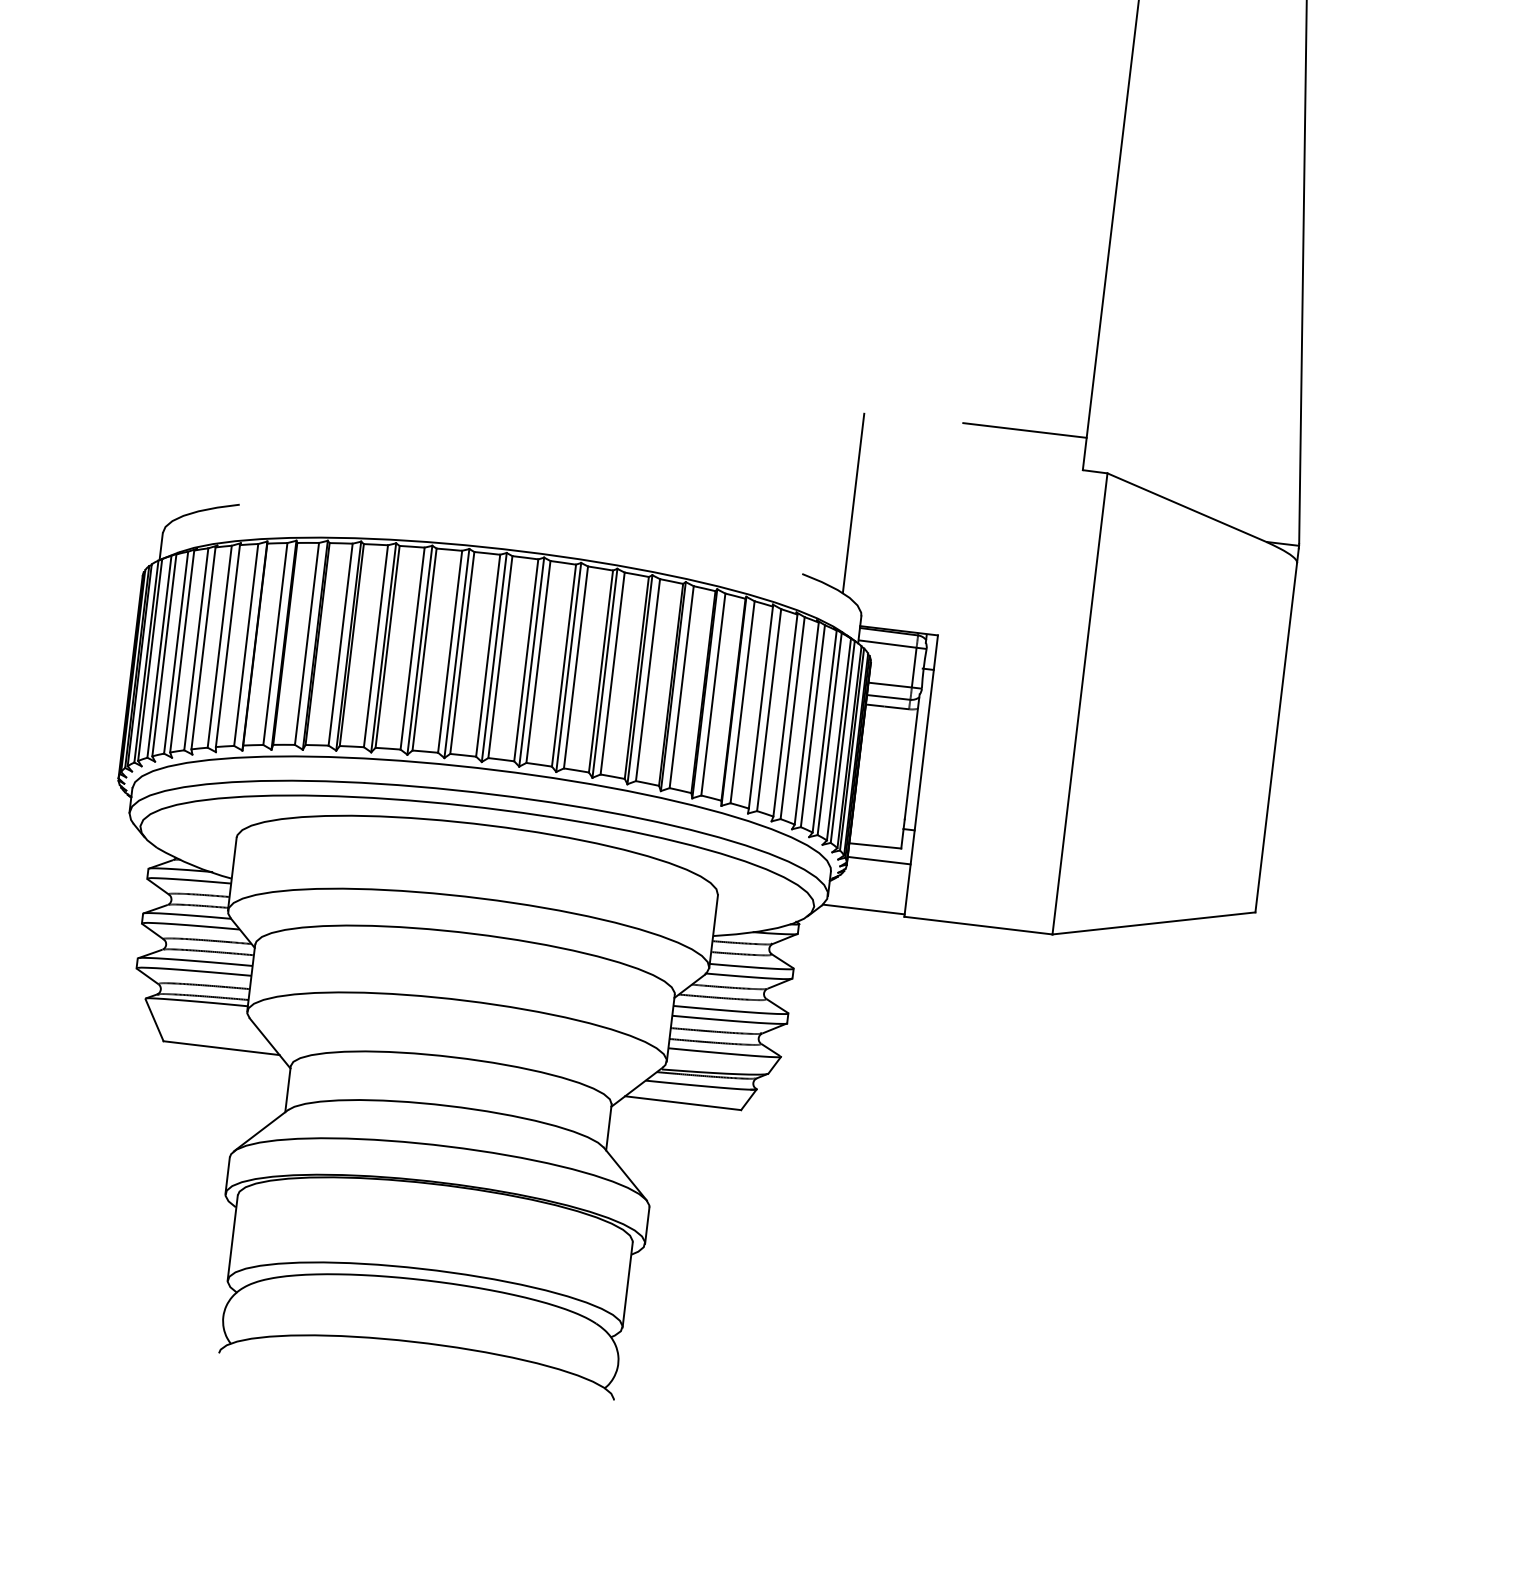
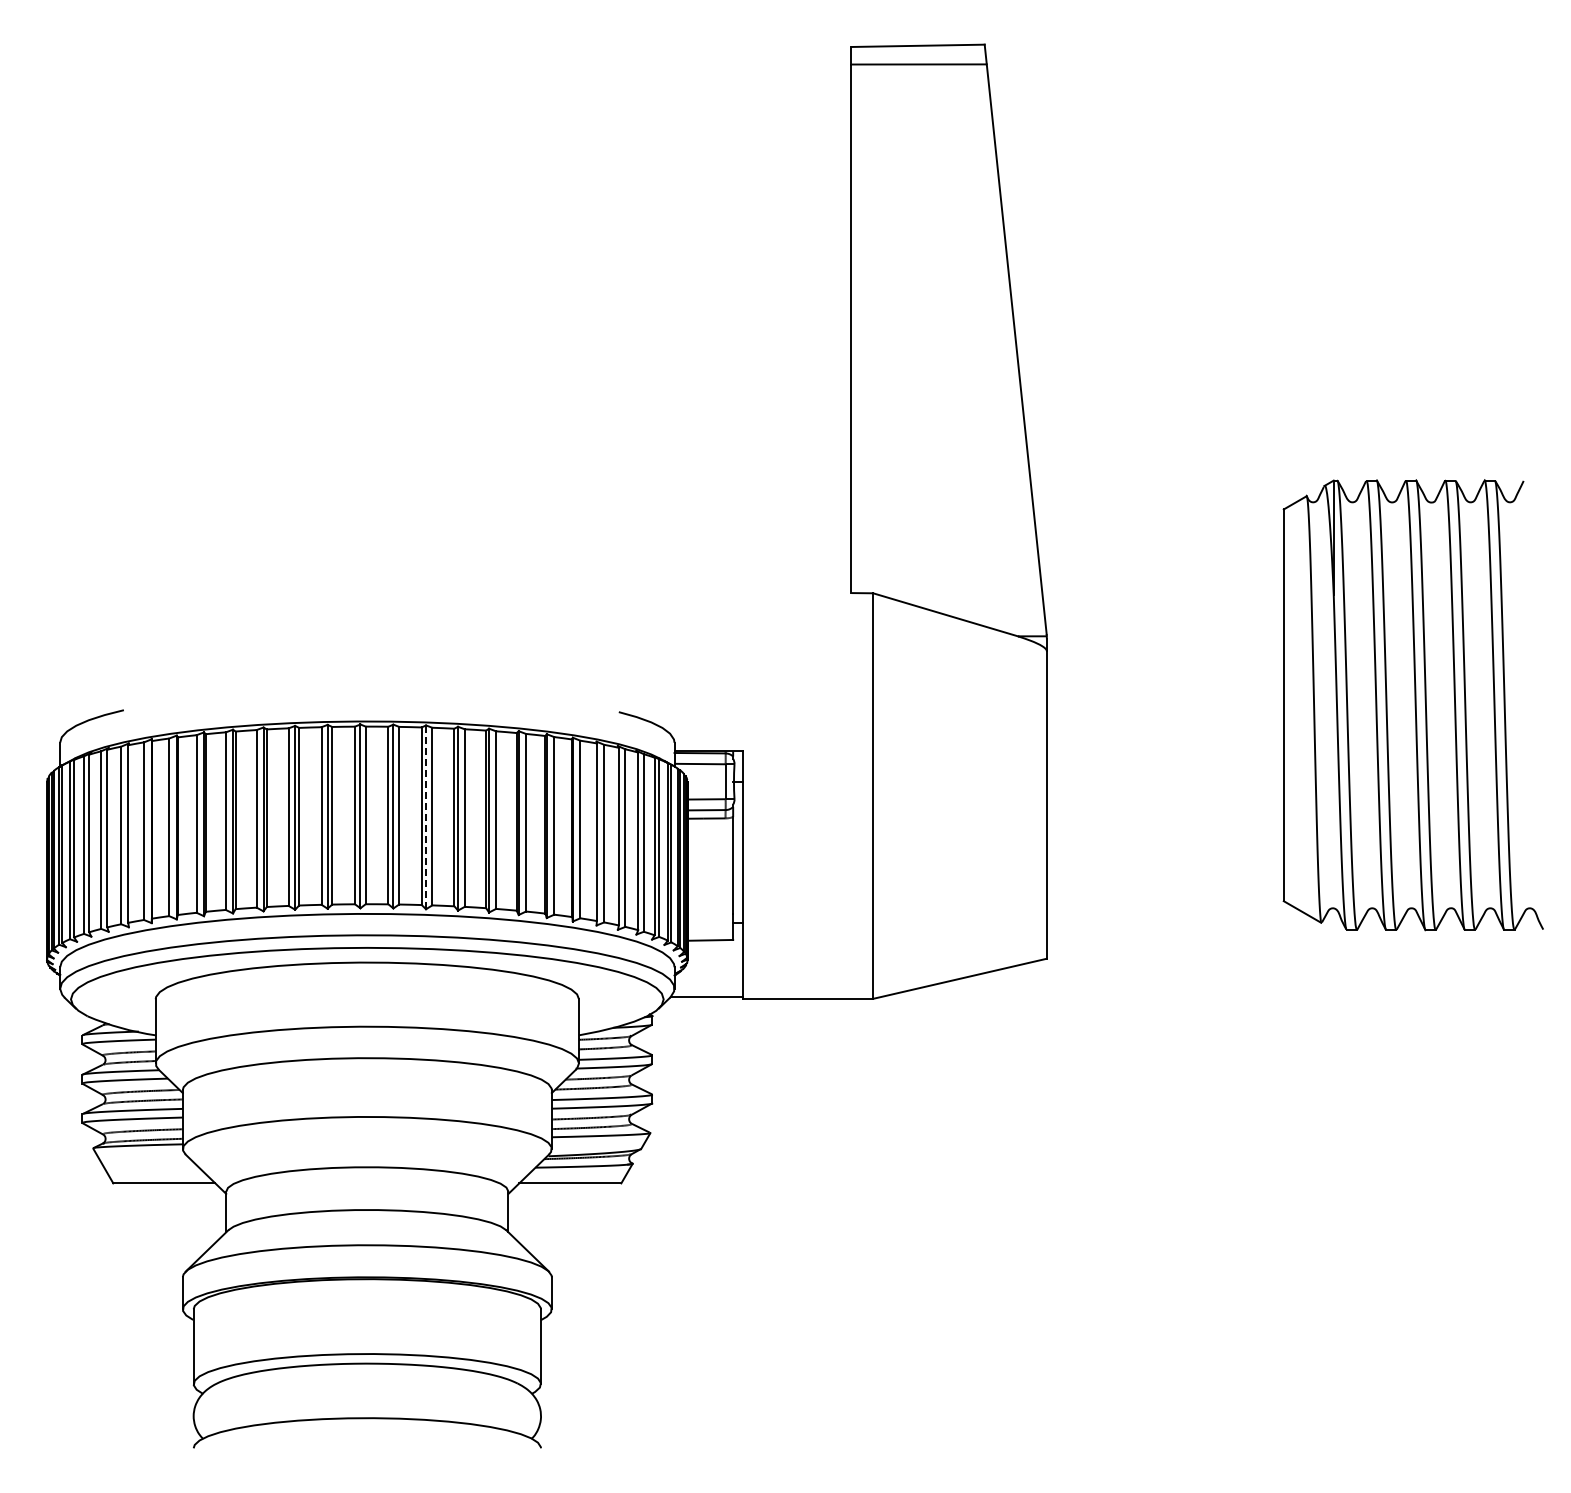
line: (1024, 430) -> (796, 564), removed
line: (854, 503) -> (656, 645), removed
line: (569, 667) -> (426, 817), solid -> dashed
line: (878, 860) -> (714, 952), removed

